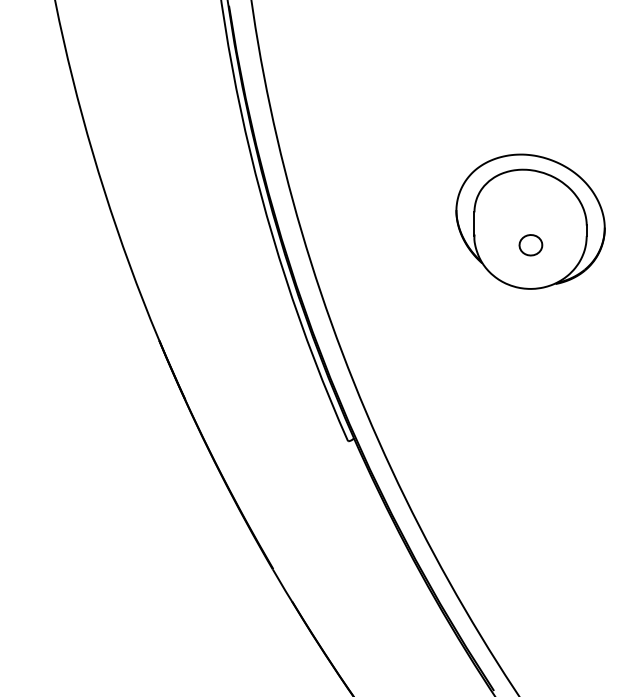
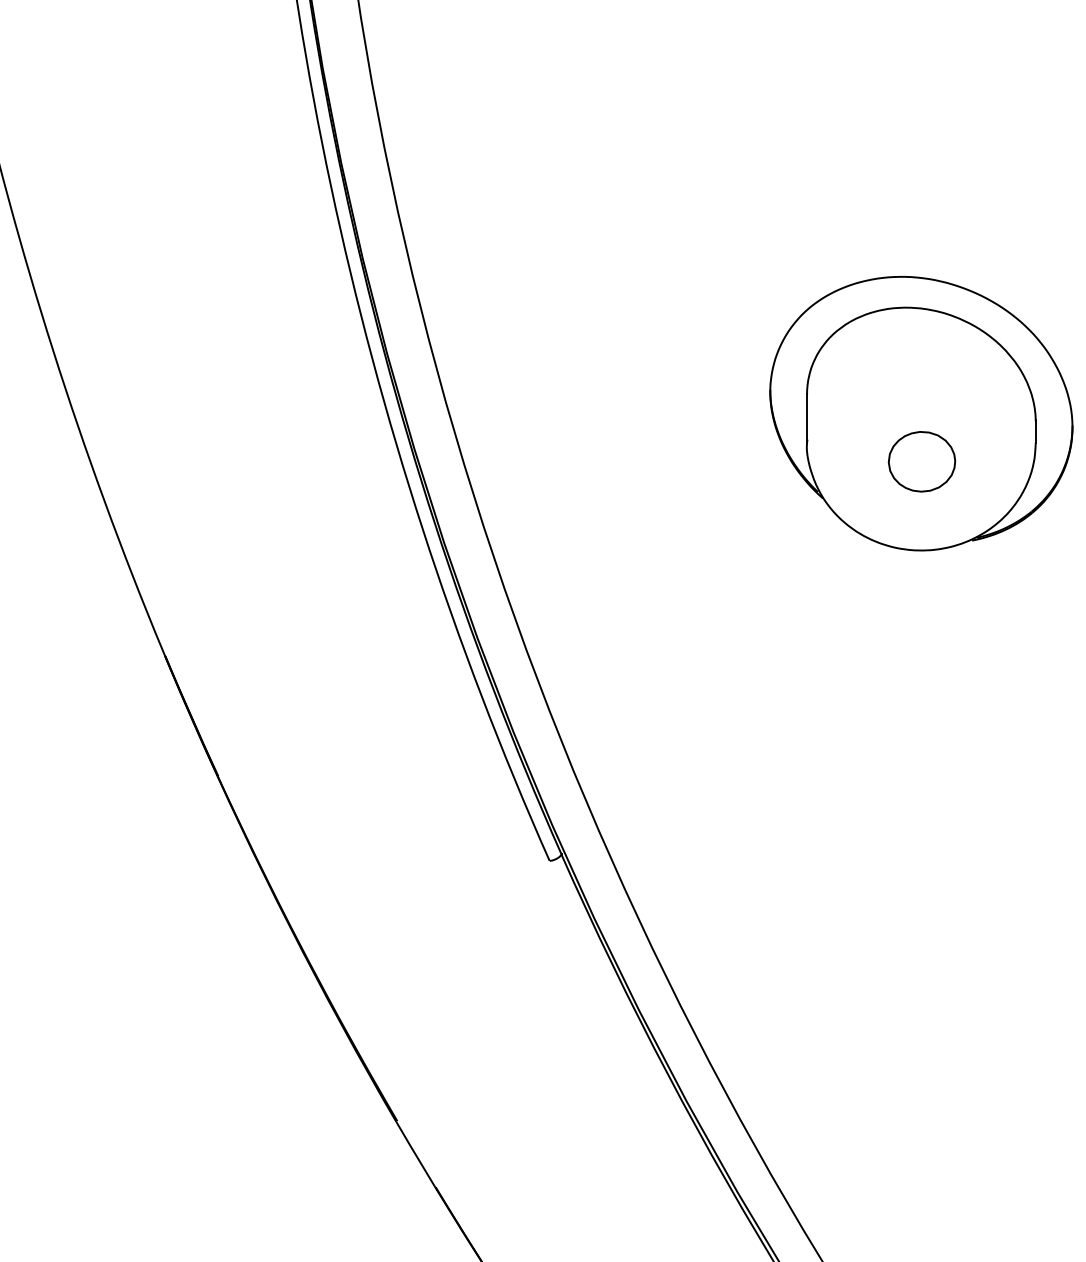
part: (530, 244) -> (921, 459), size x1.43

